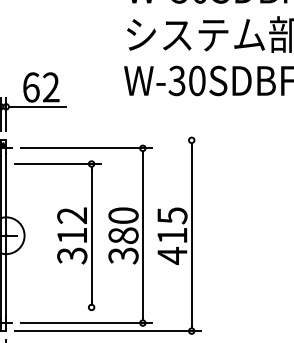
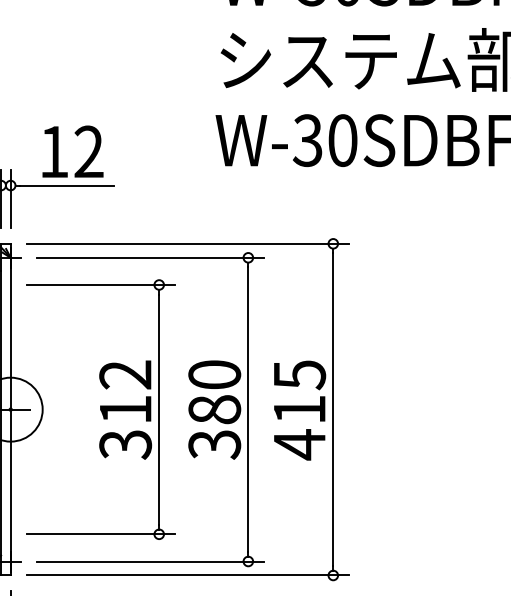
text: (31, 87) -> (54, 151), 62 -> 12
line: (107, 140) -> (186, 244), added
line: (57, 307) -> (99, 534), added

